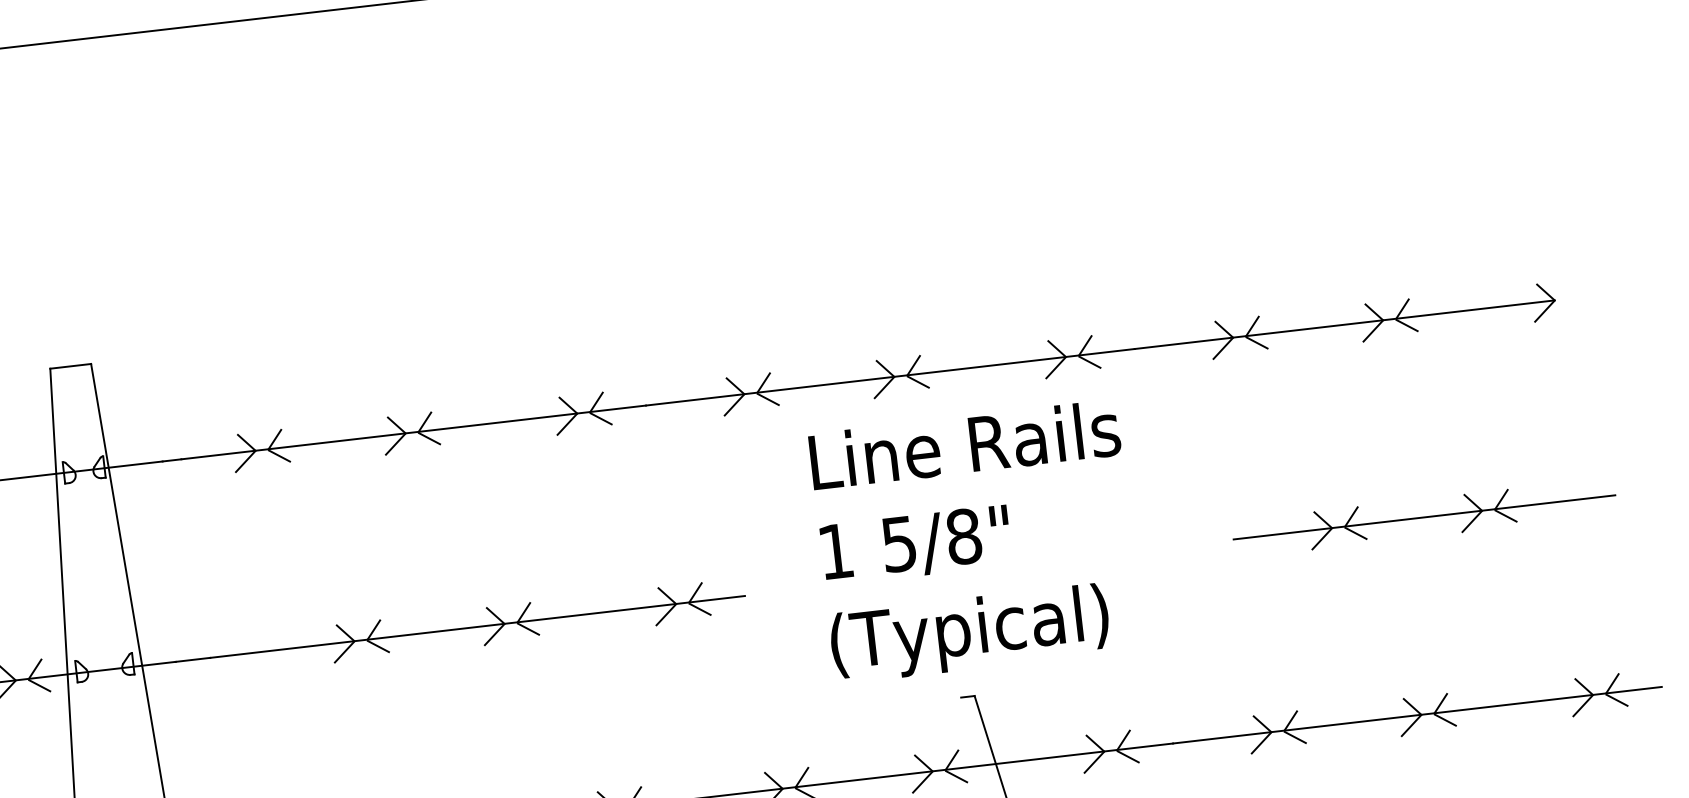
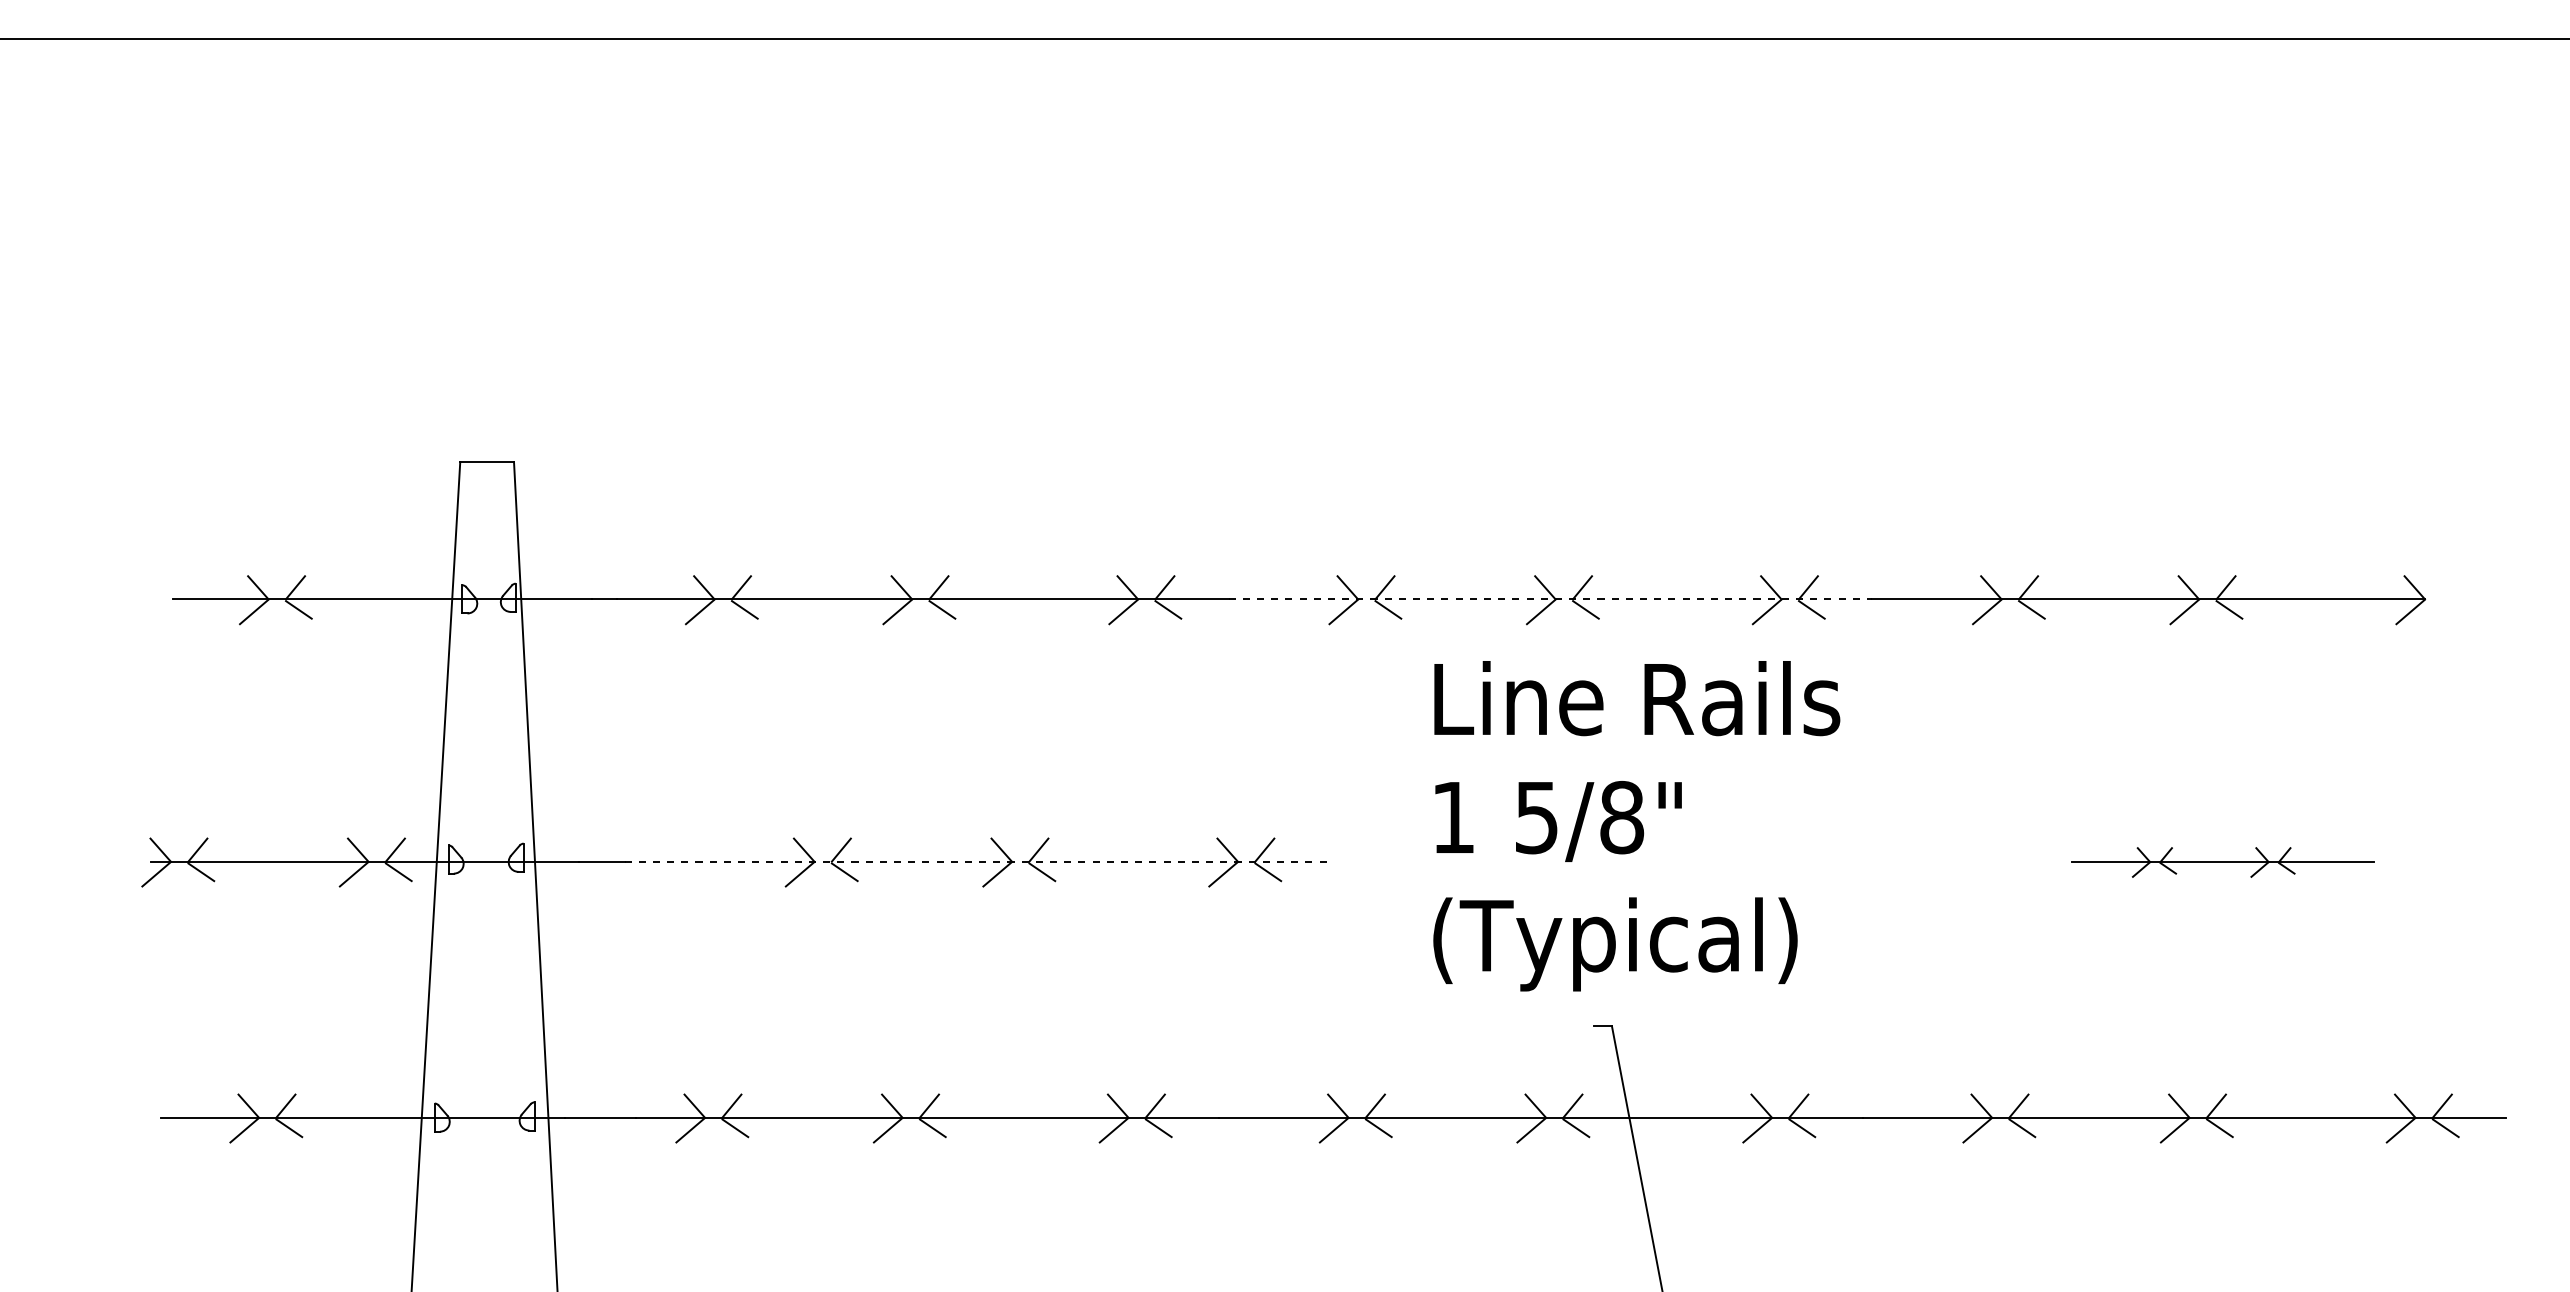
line: (890, 377) -> (1550, 599), solid -> dashed
part: (1423, 518) -> (2222, 862), size x0.6
line: (478, 626) -> (977, 861), solid -> dashed

